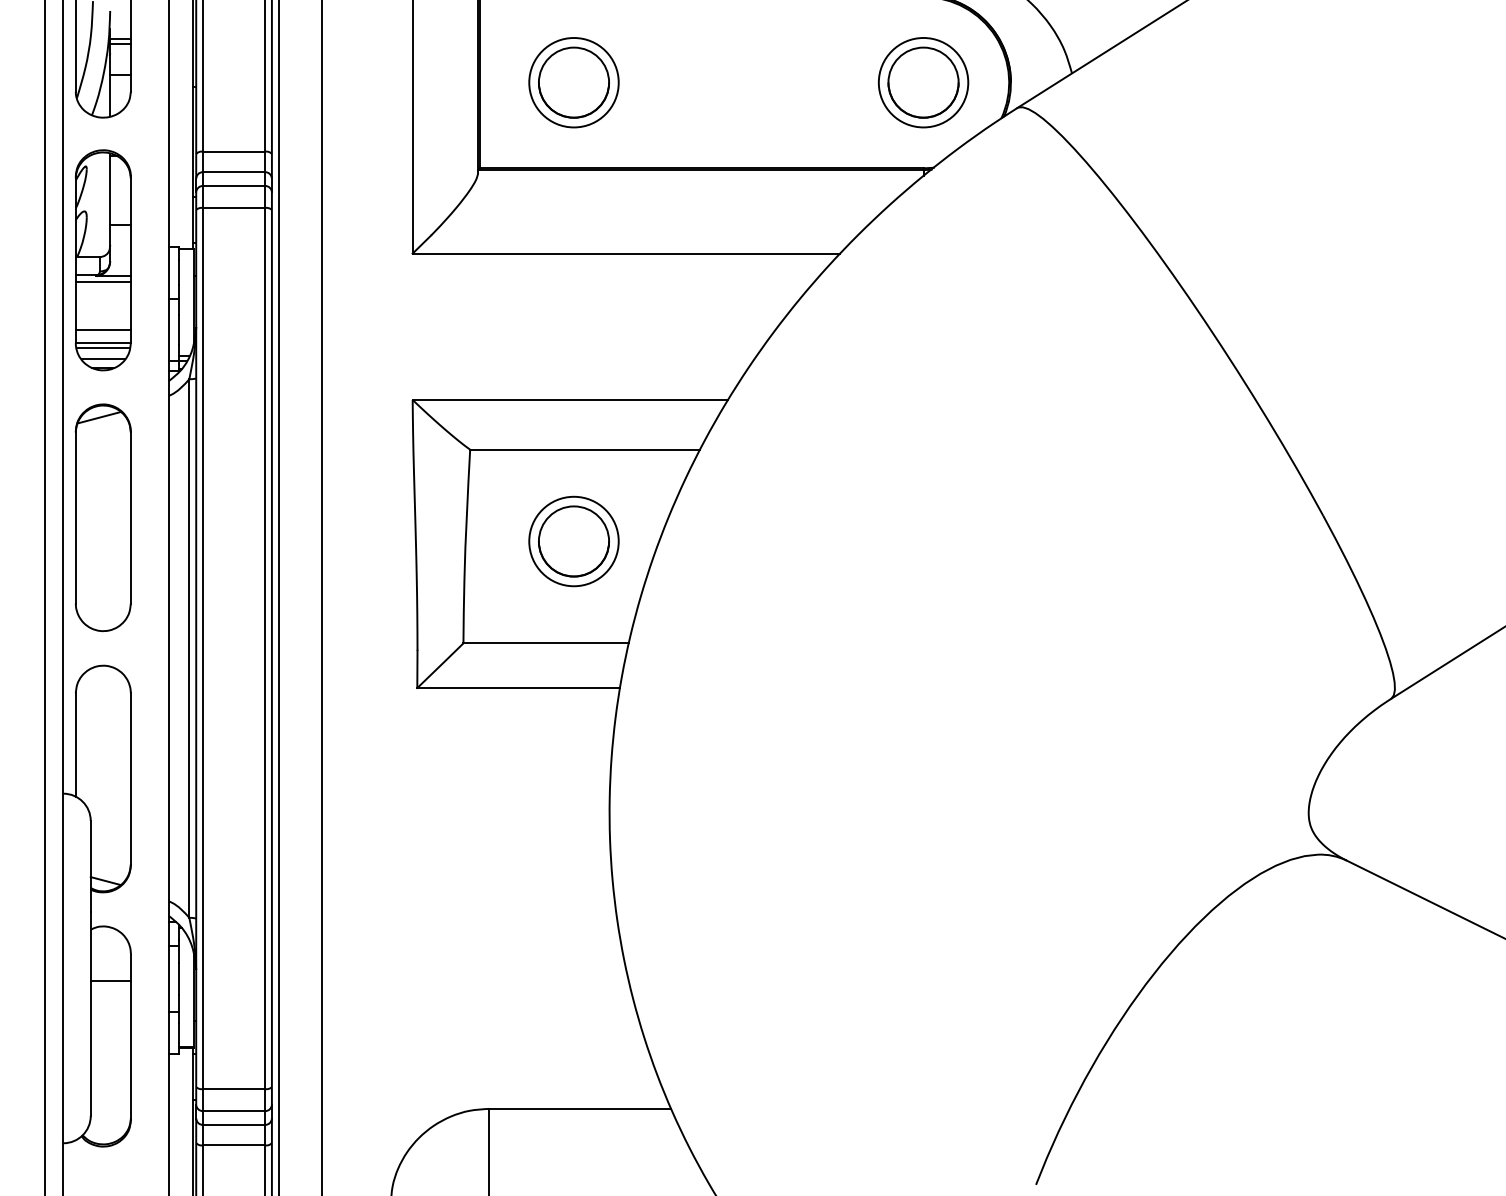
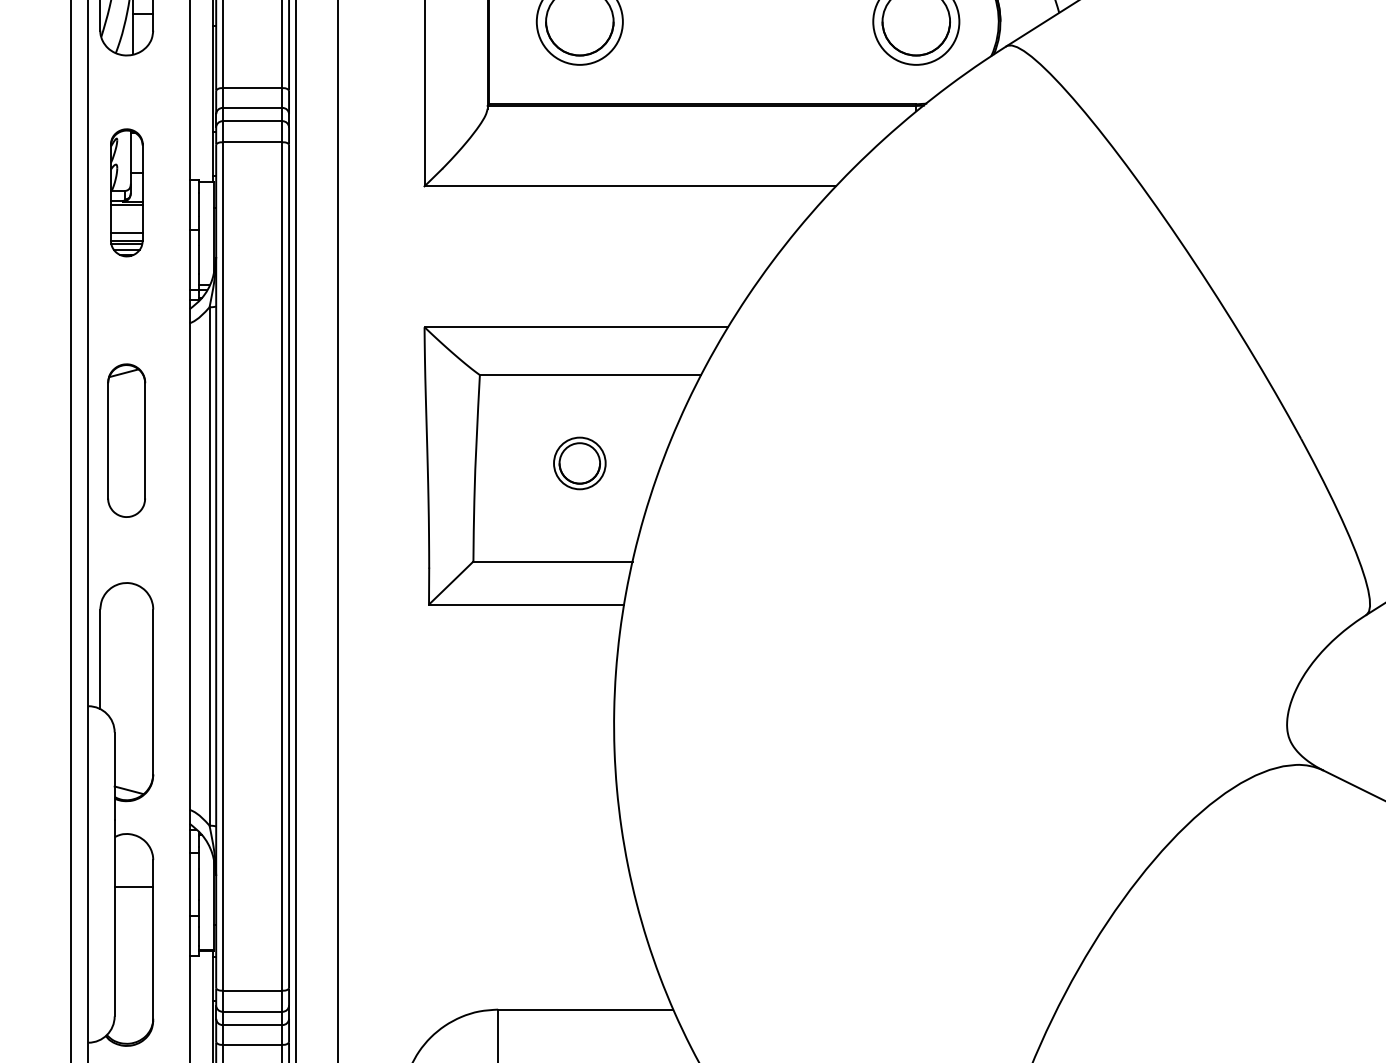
part: (103, 260) -> (126, 192), size x0.6
part: (102, 517) -> (125, 440), size x0.7
part: (573, 541) -> (579, 463), size x0.6

